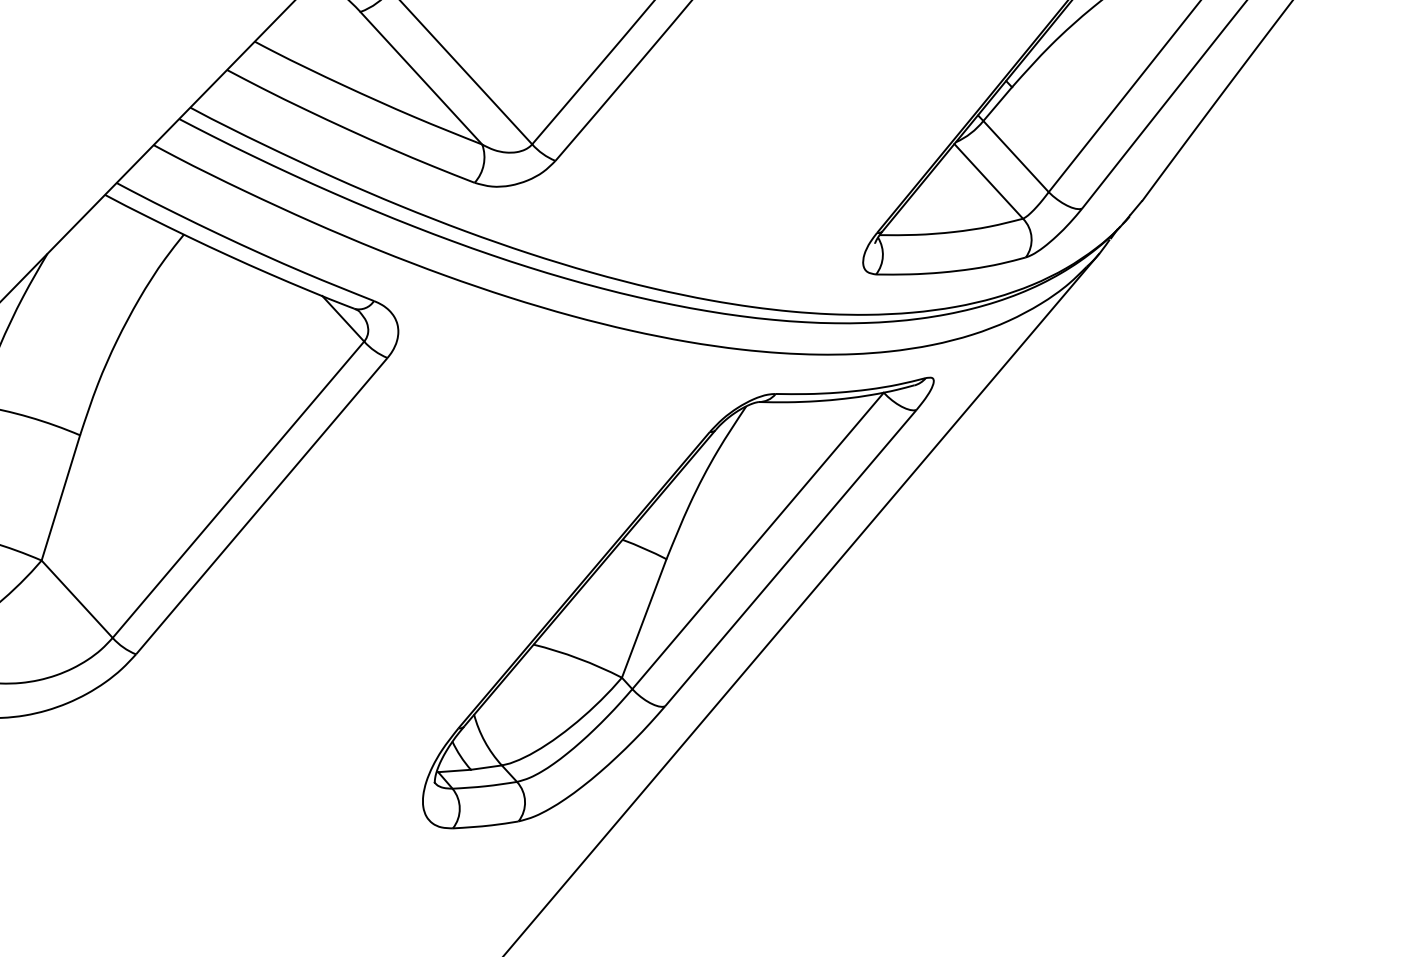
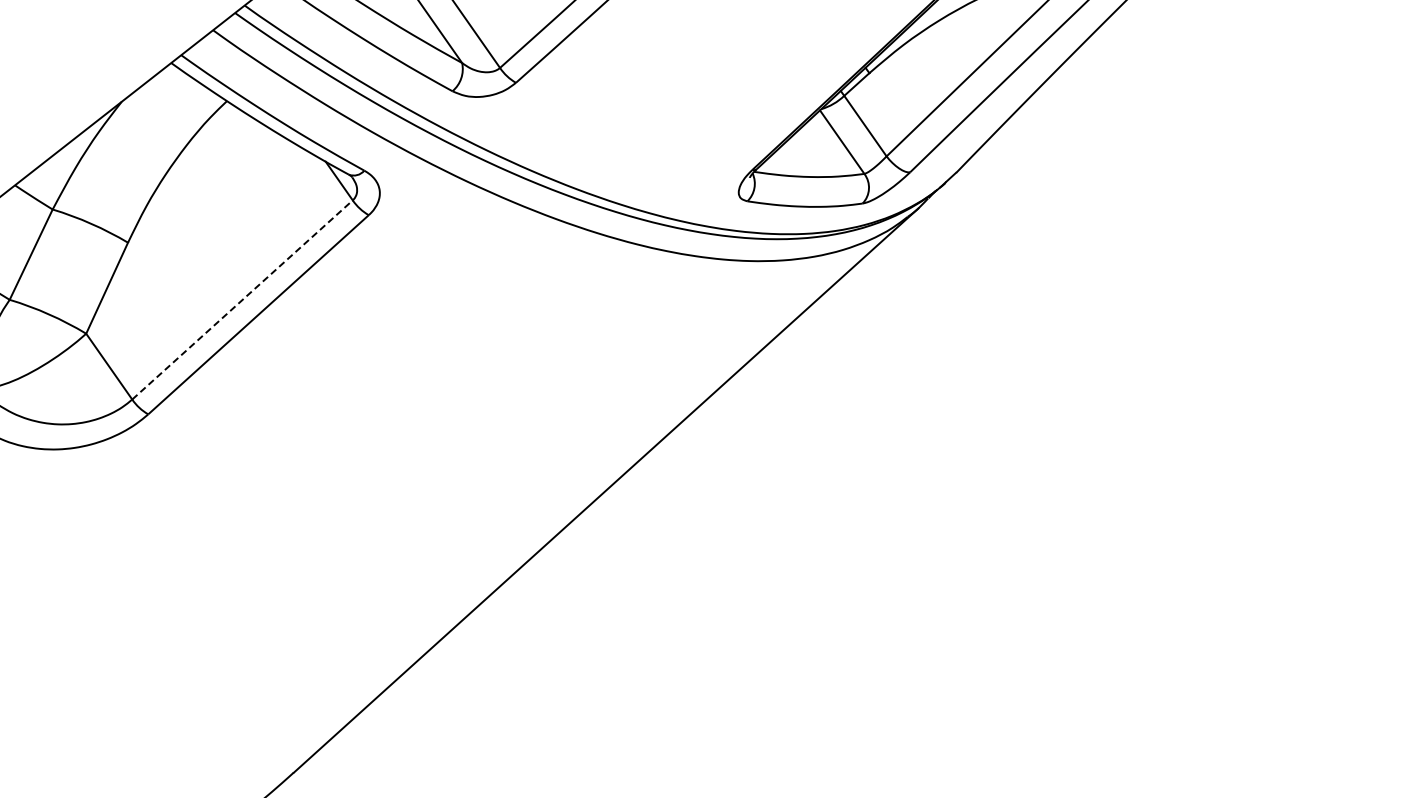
line: (238, 489) -> (242, 299), solid -> dashed
part: (679, 603) -> (565, 430), removed

